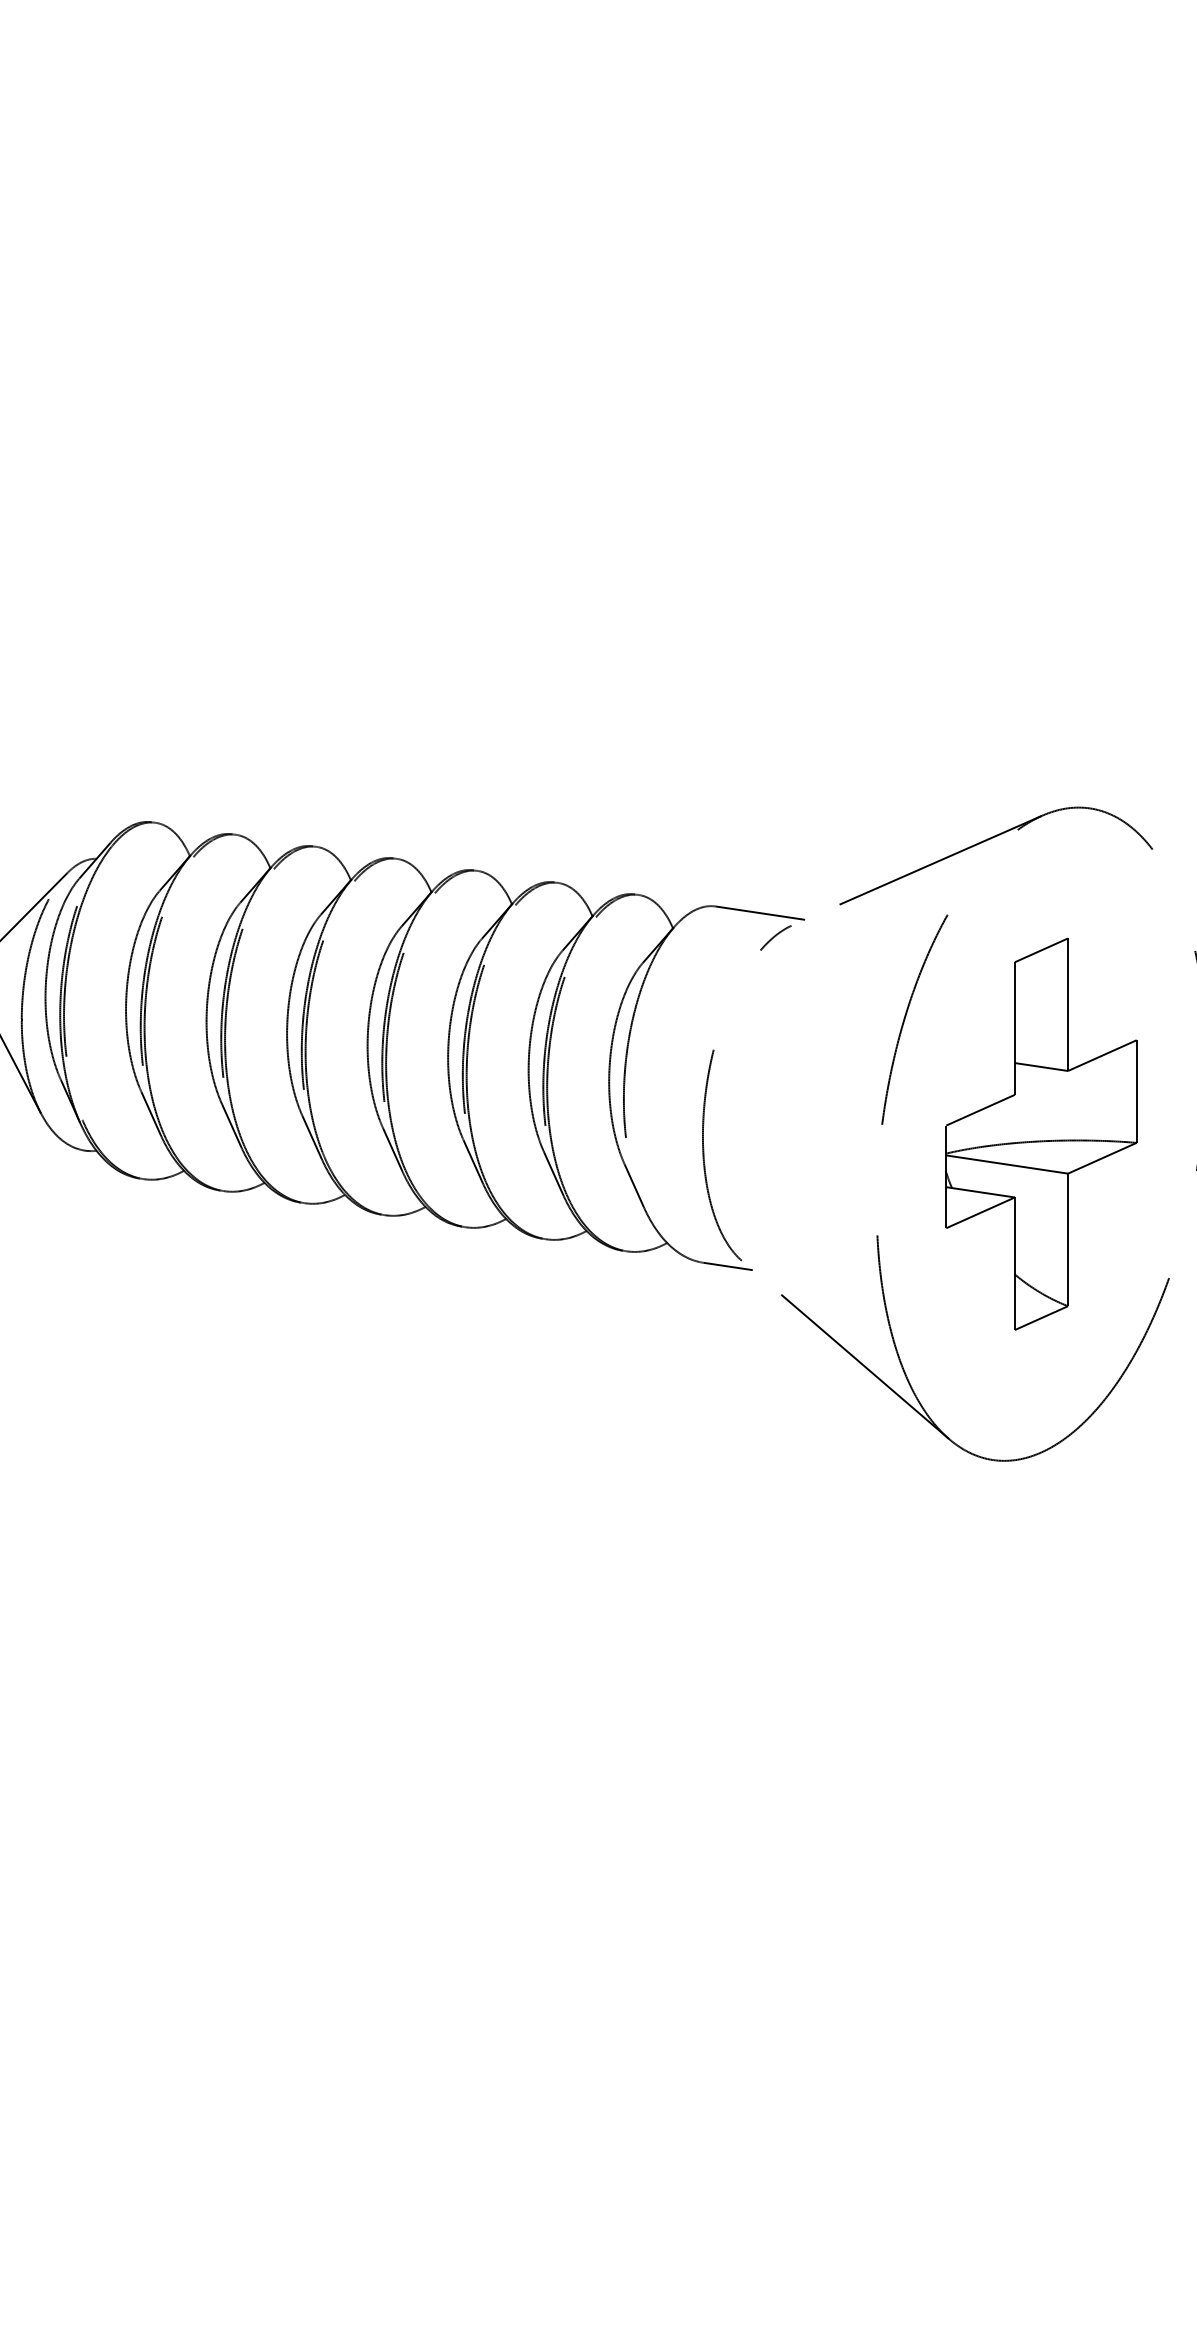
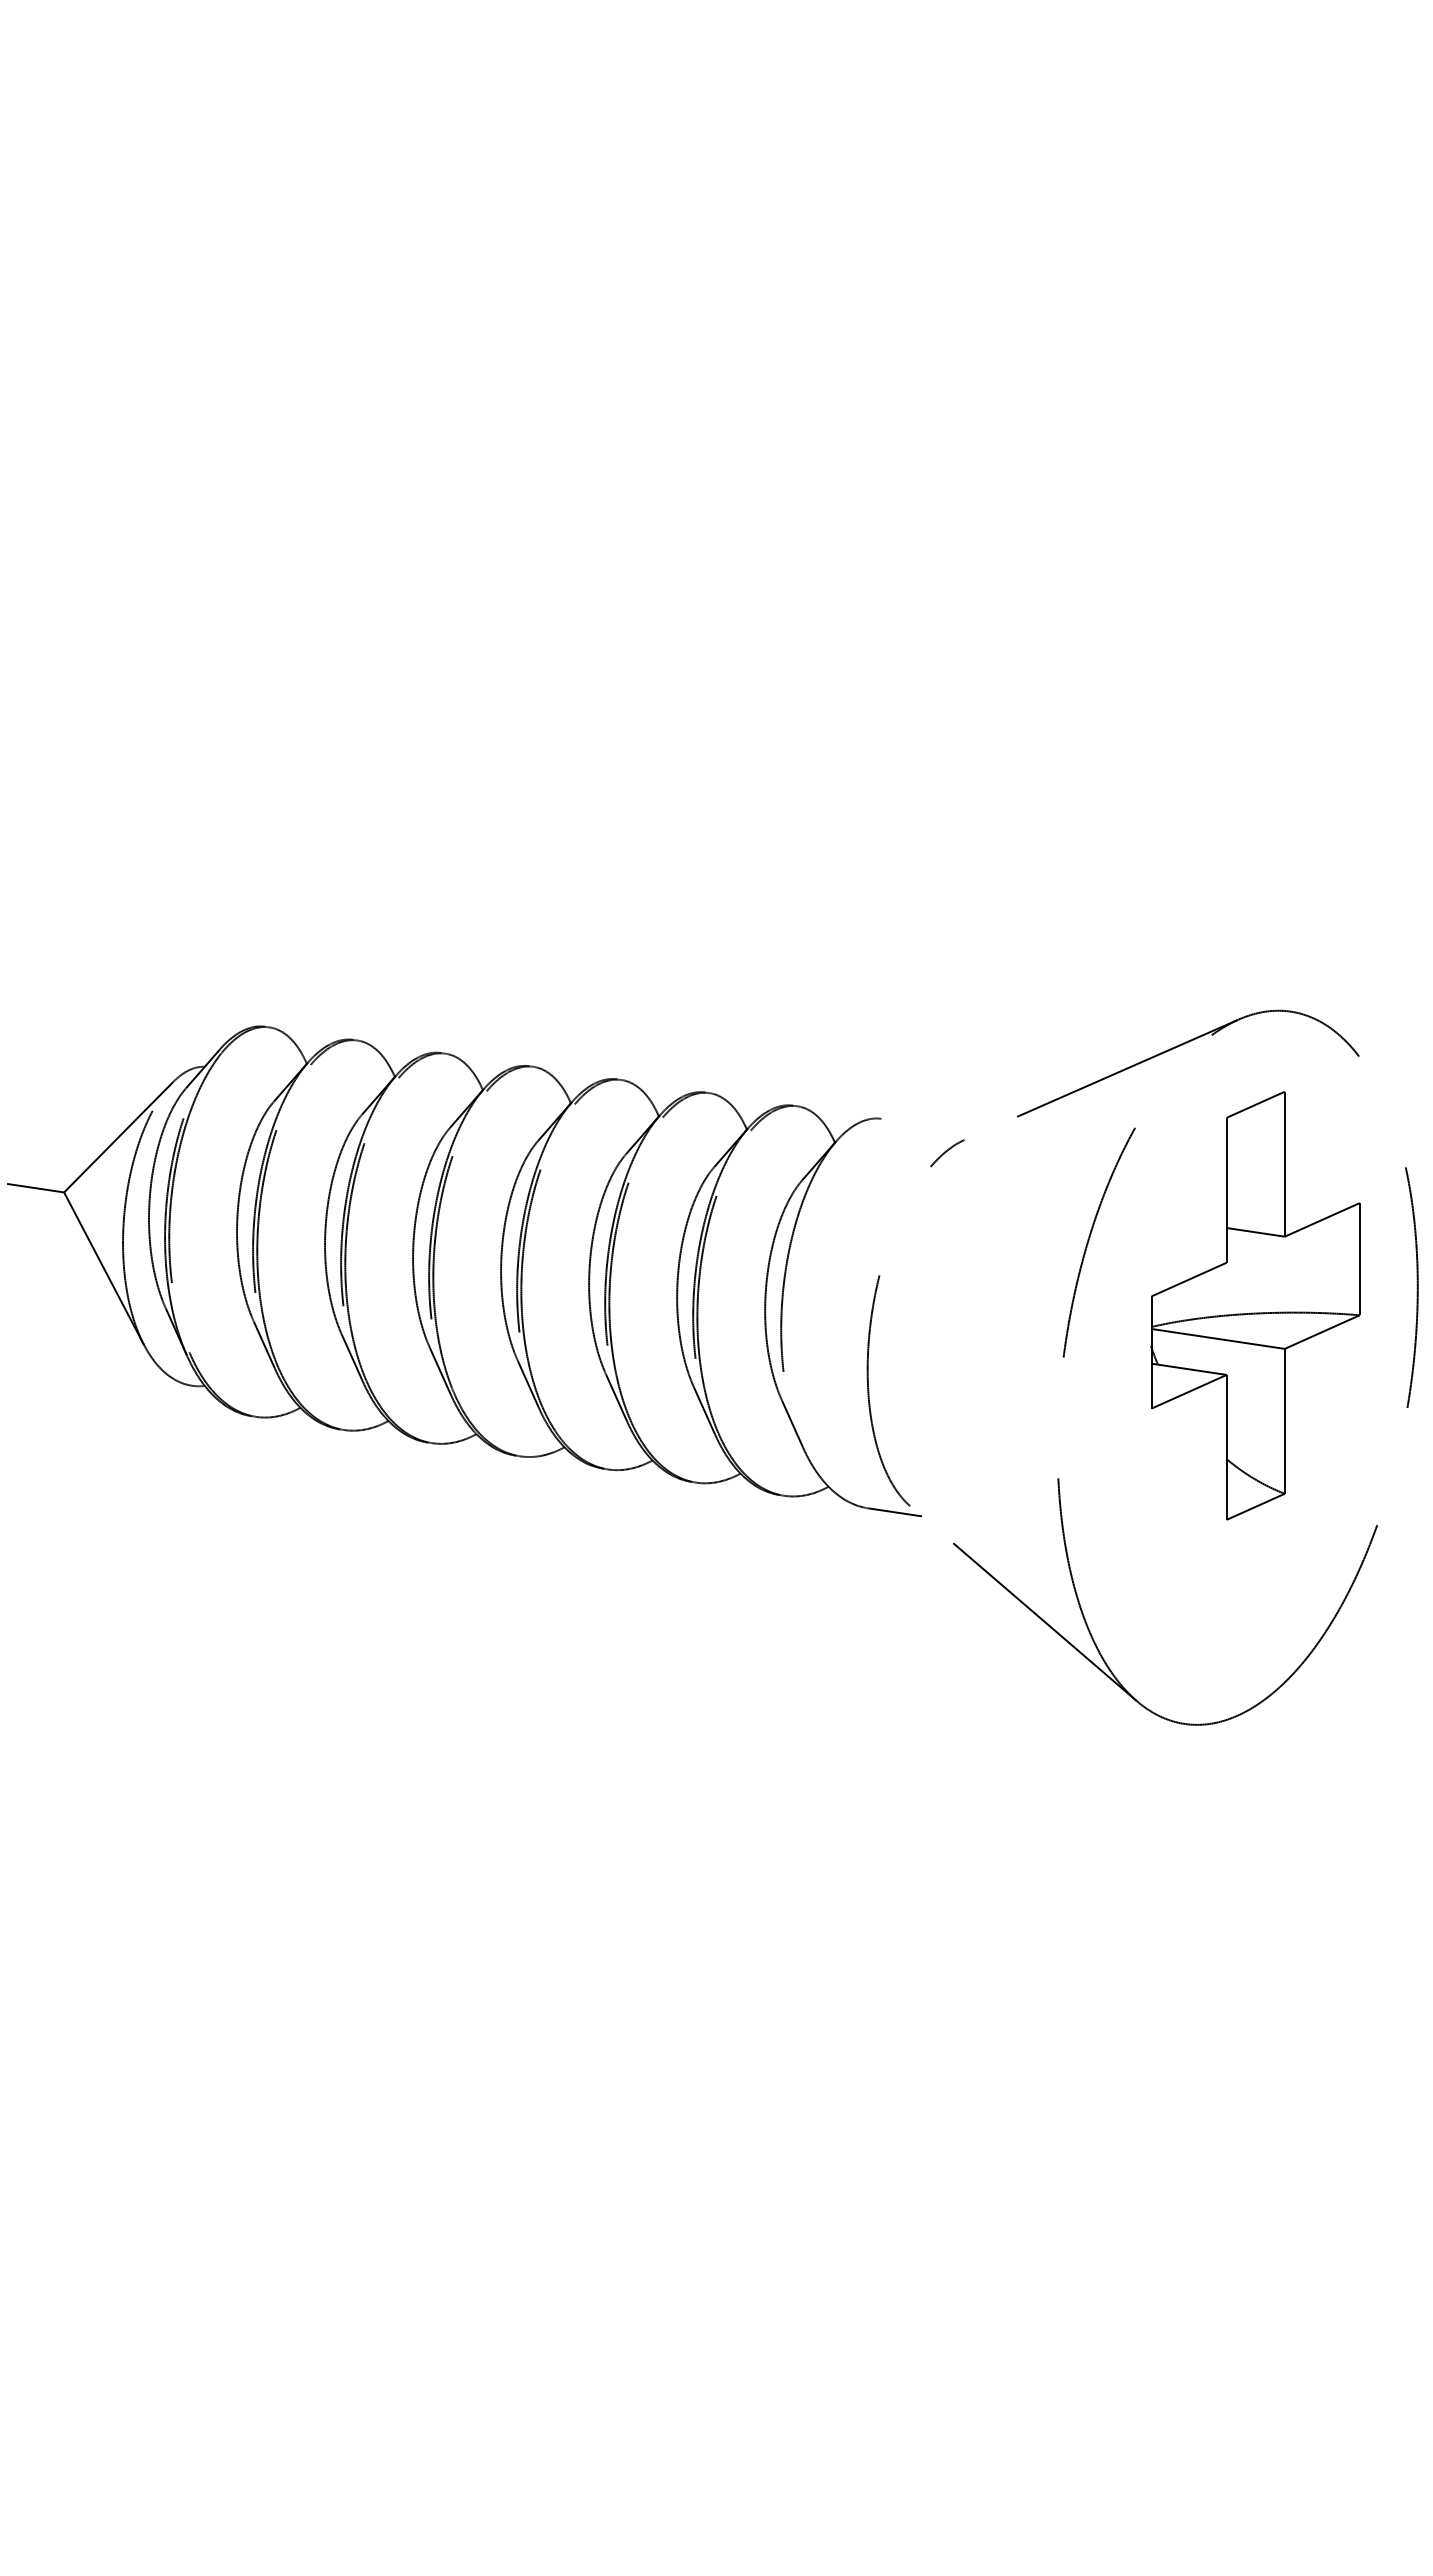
line: (760, 912) -> (930, 1125), removed
part: (1041, 1133) -> (1255, 1305), moved

